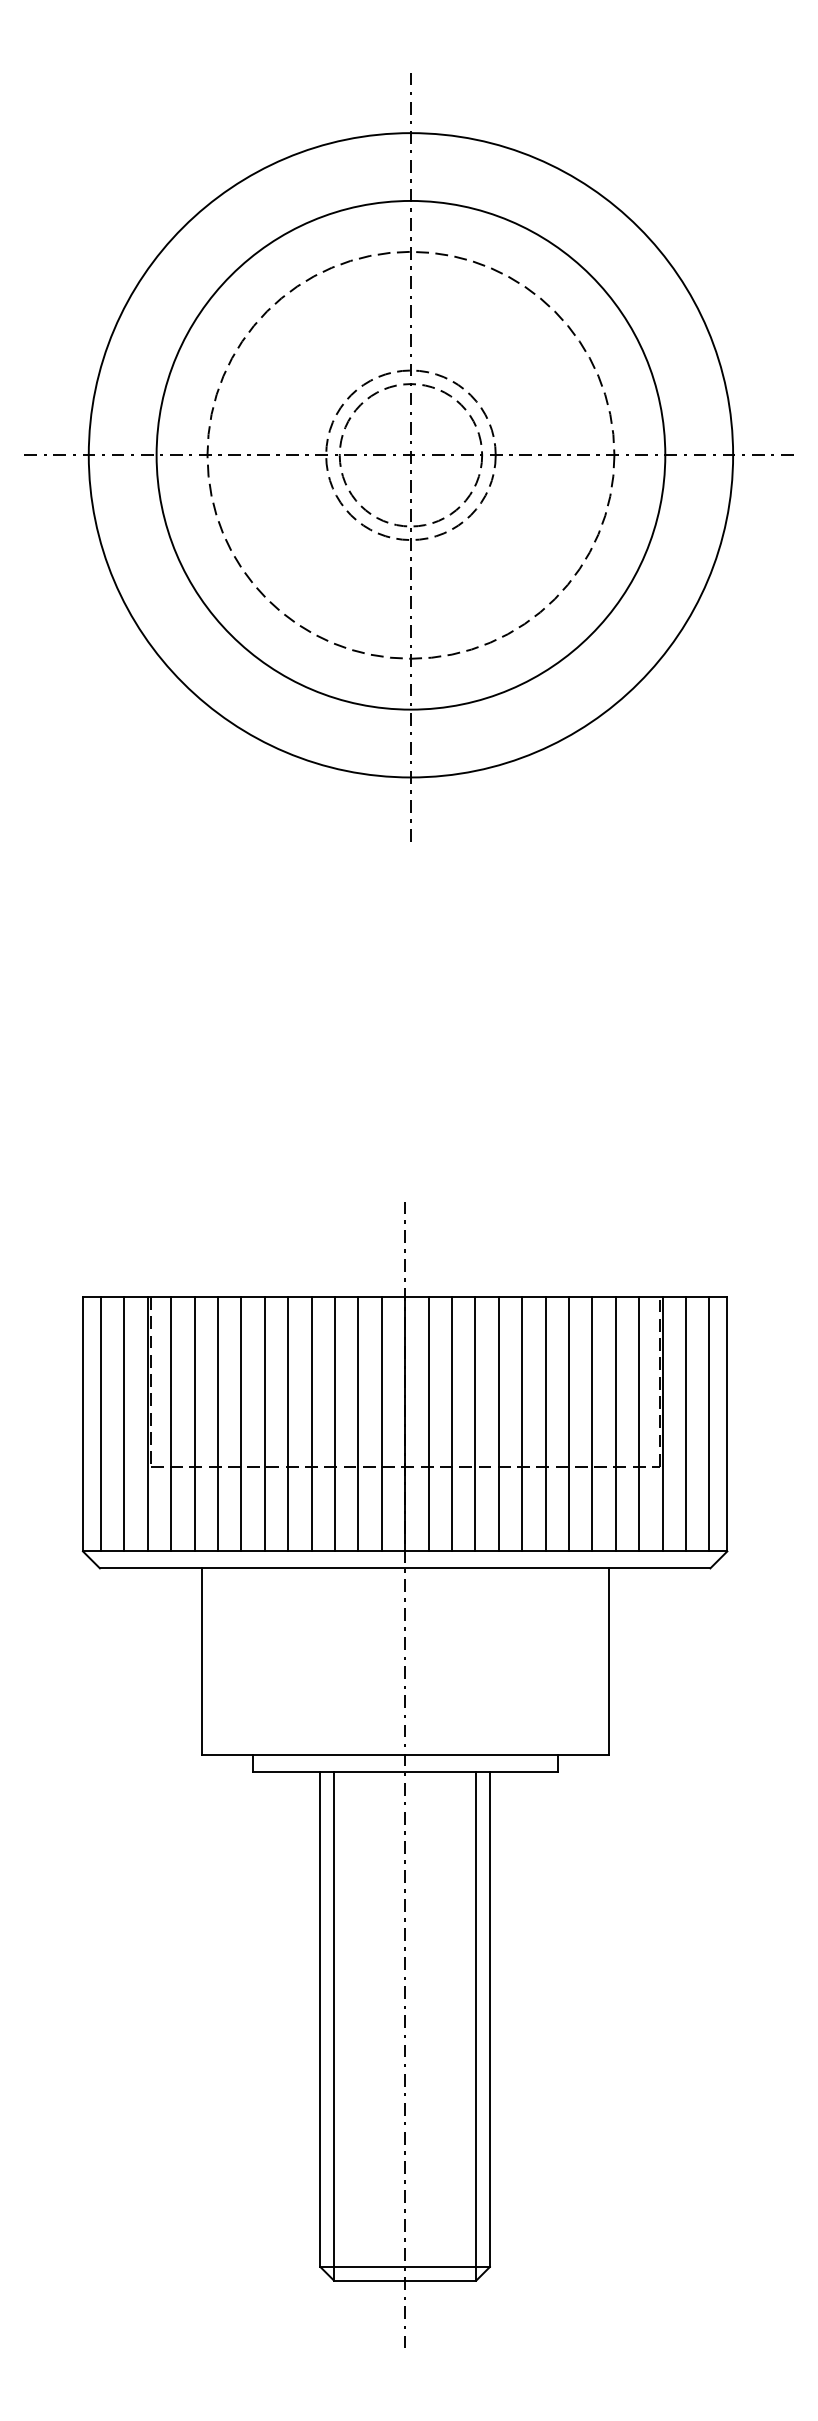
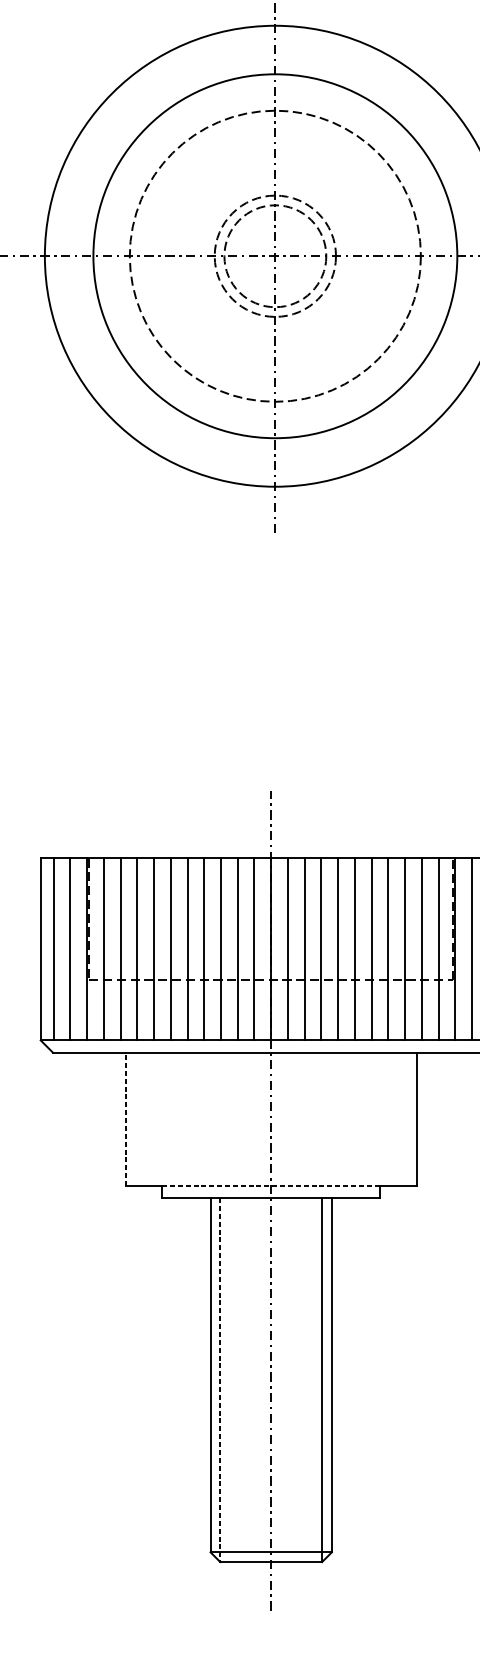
line: (201, 1661) -> (125, 1119), solid -> dashed
line: (405, 1754) -> (271, 1185), solid -> dashed
line: (333, 2026) -> (219, 1380), solid -> dashed

